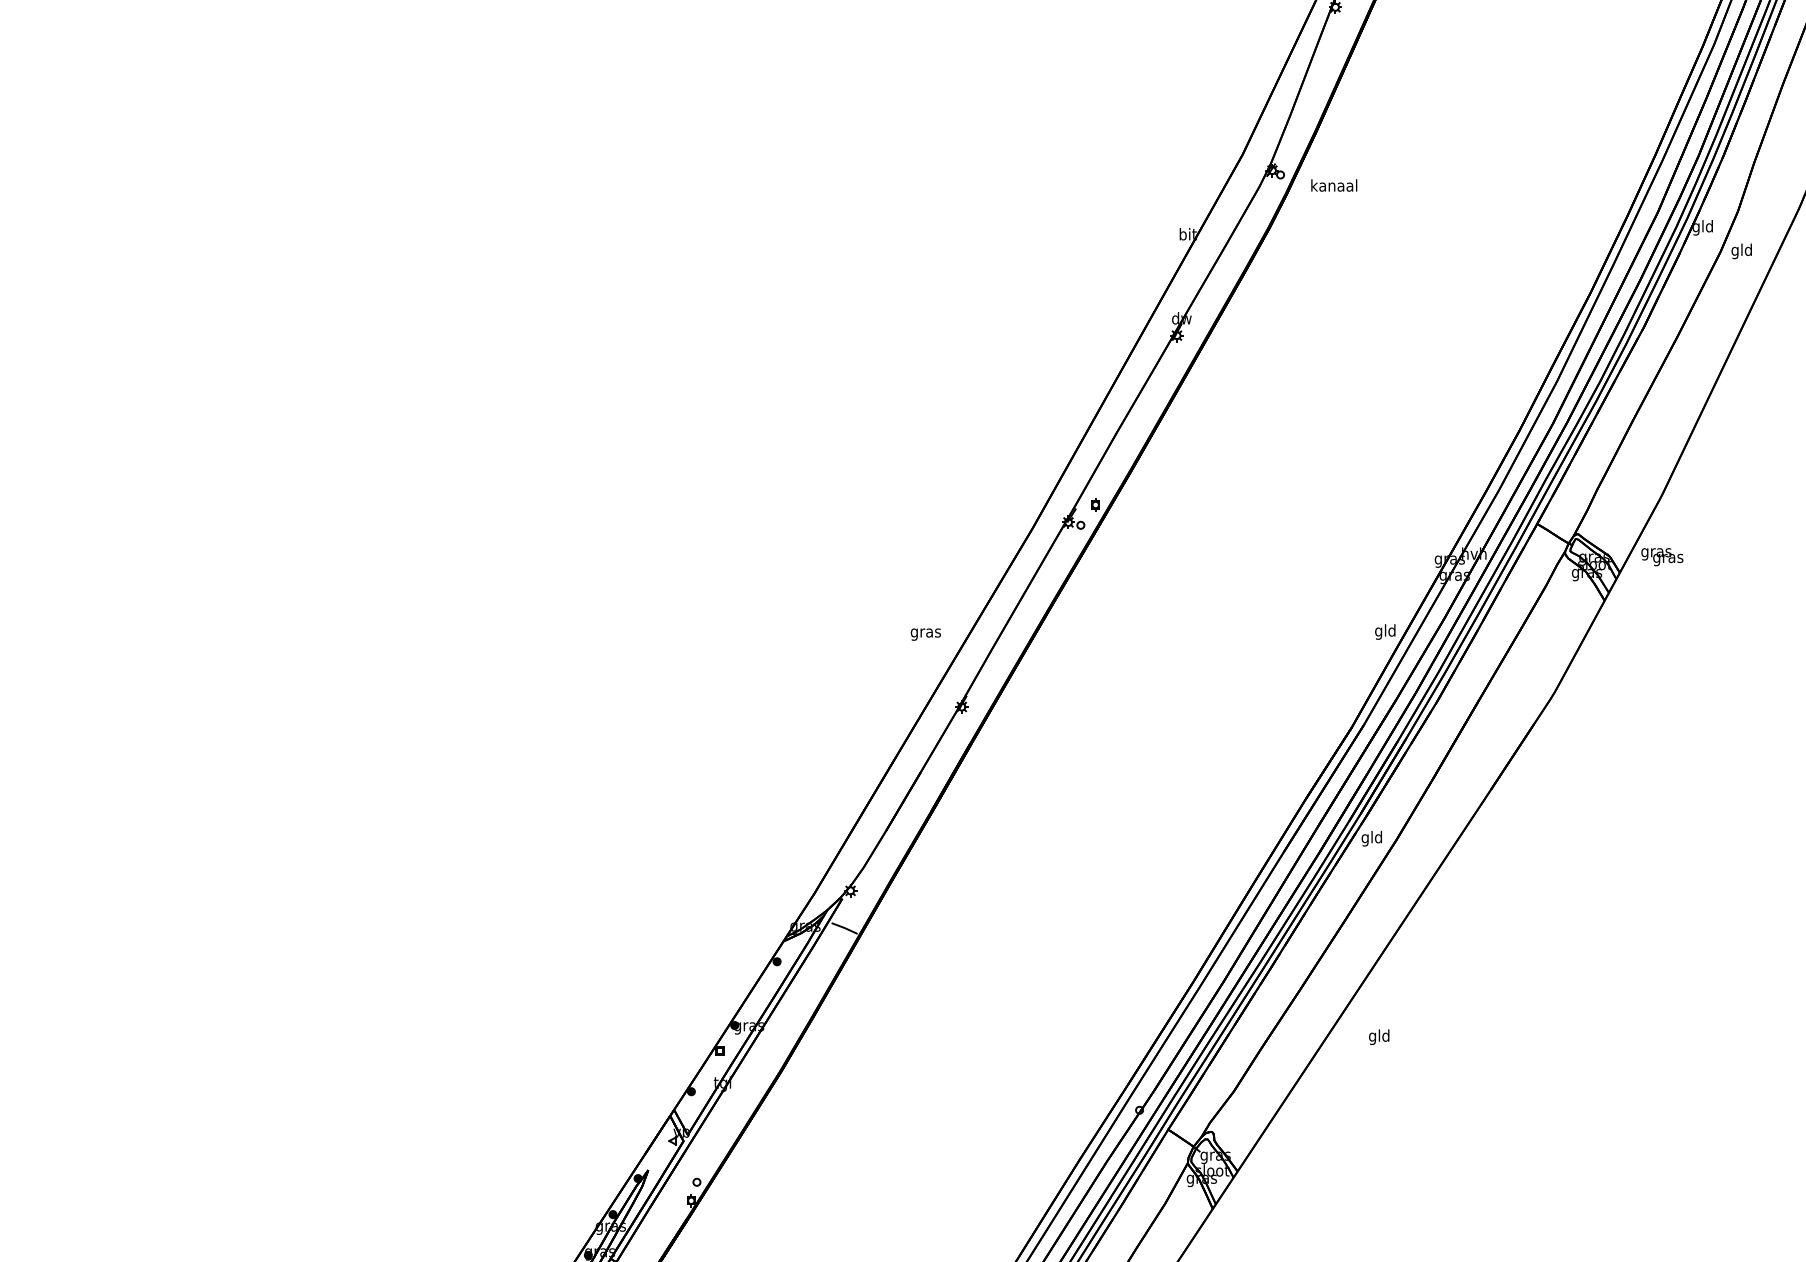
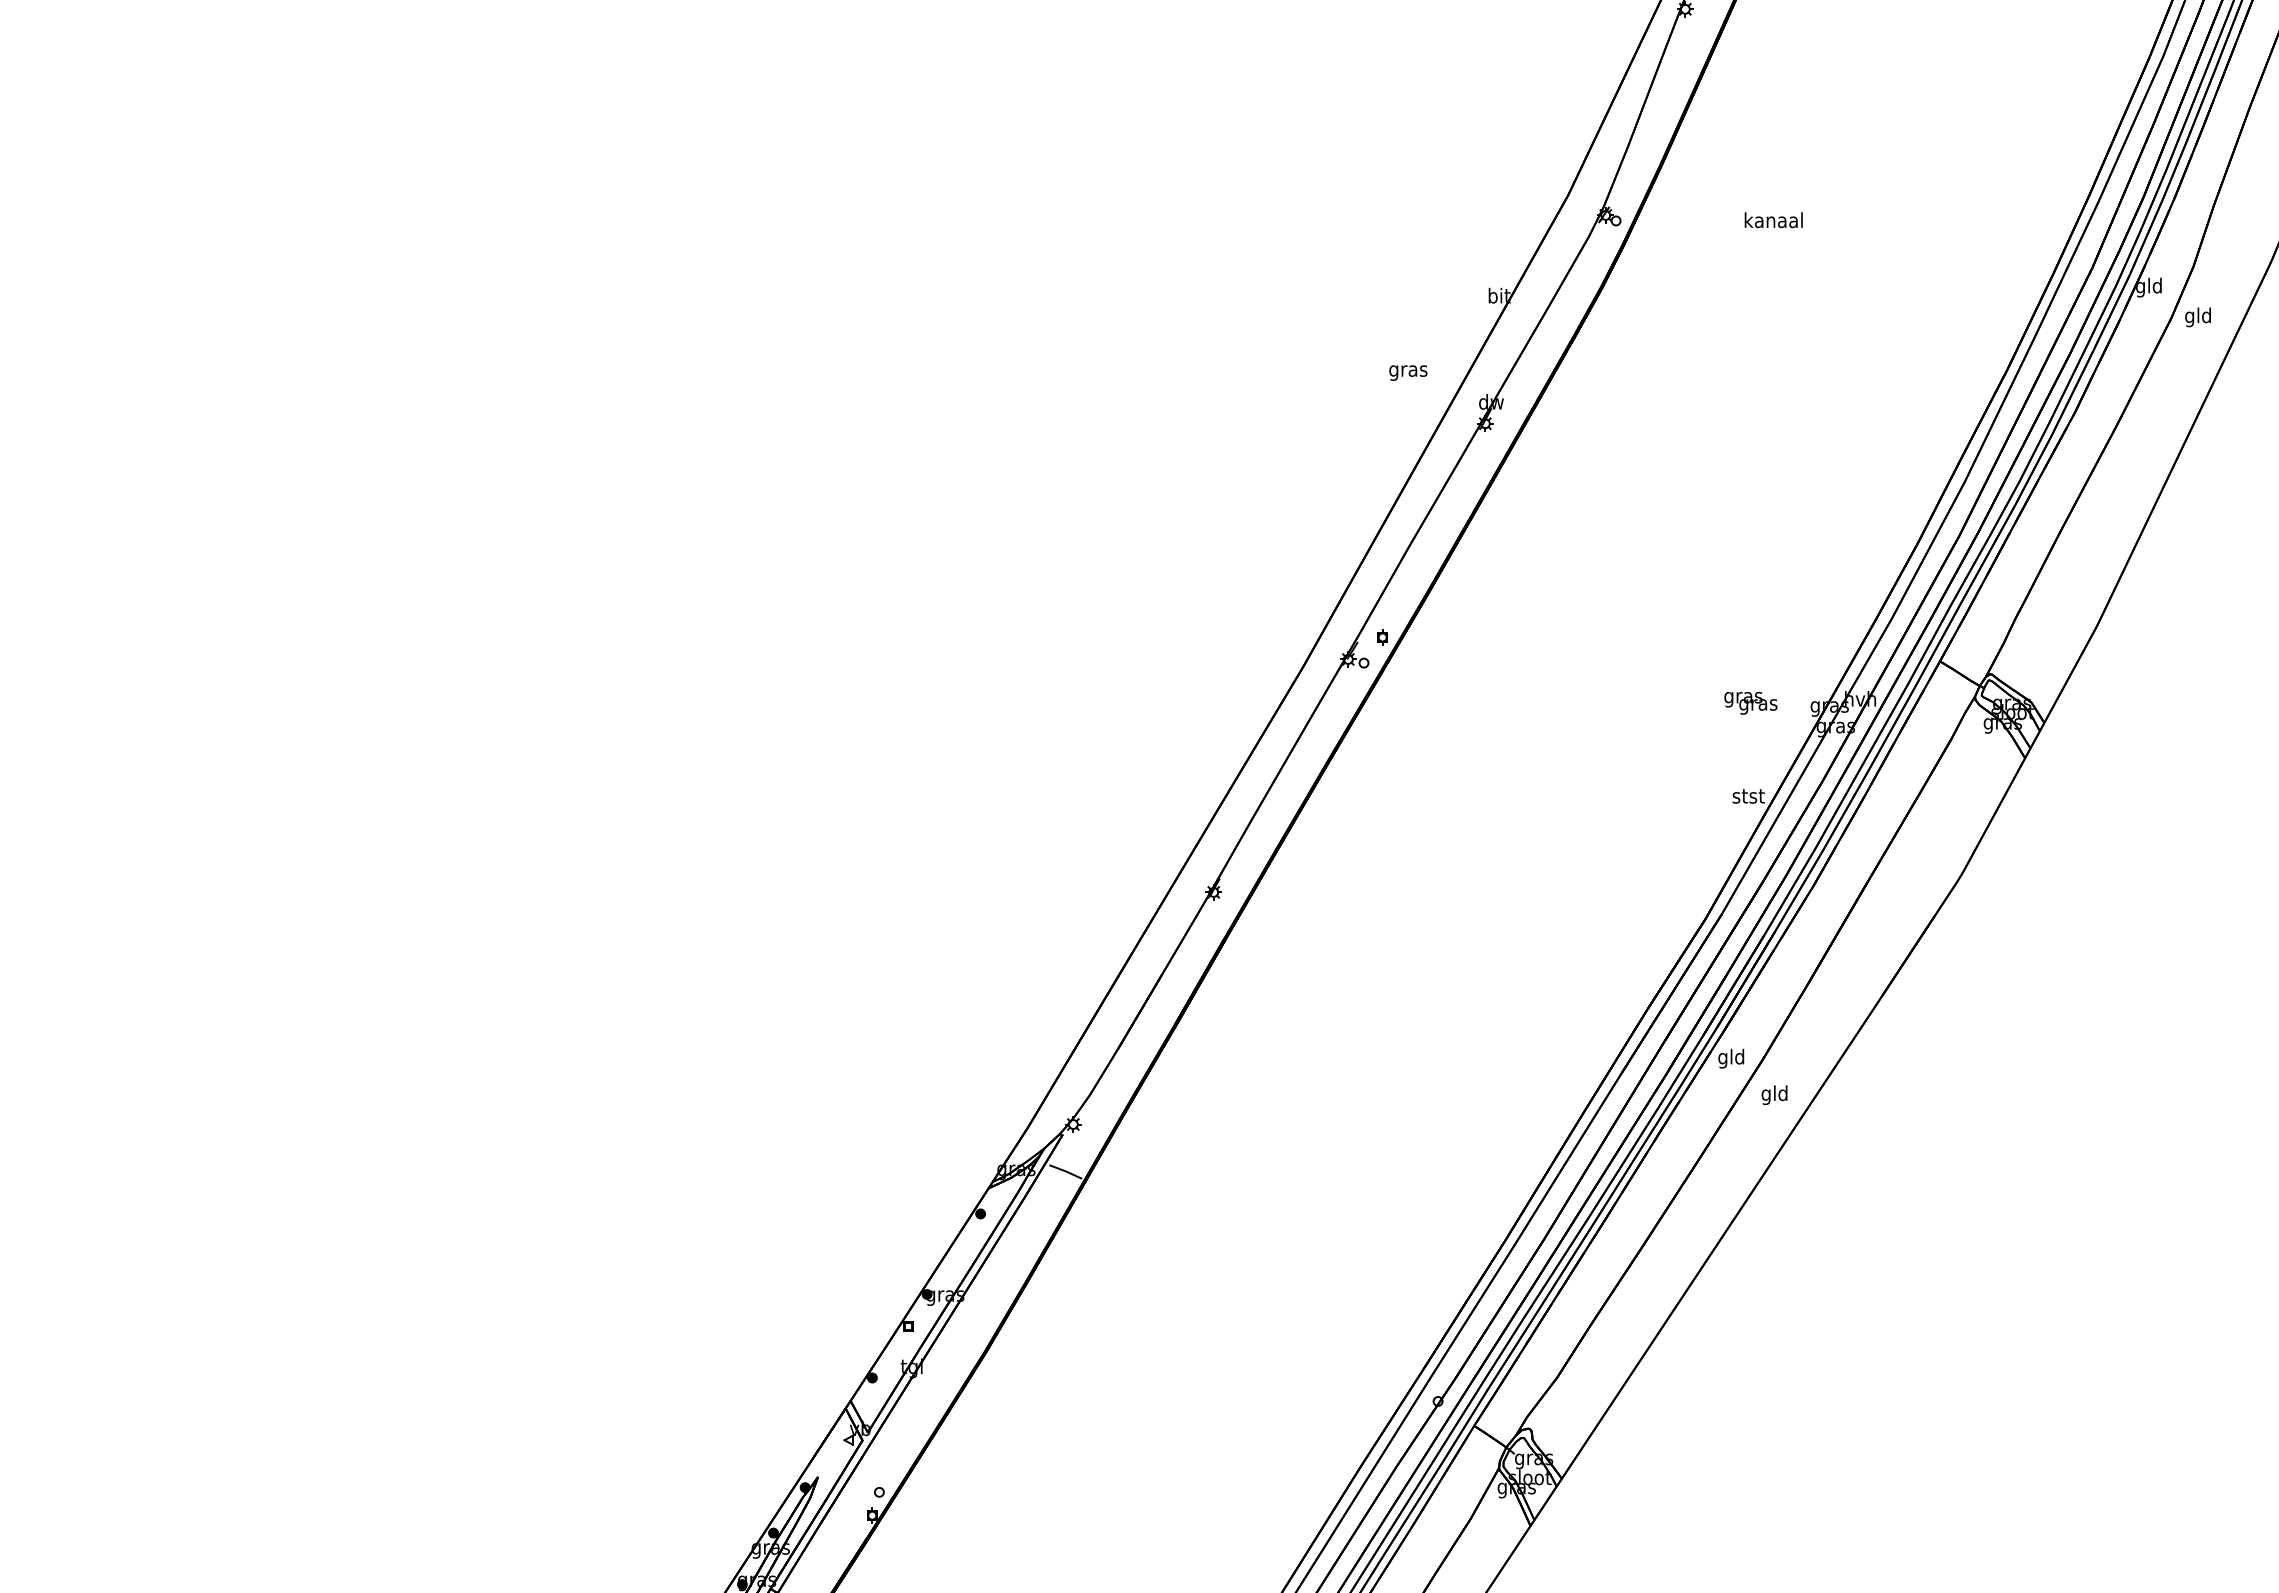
text: (1334, 185) -> (1773, 220), moved
text: (1662, 557) -> (1750, 703), moved
text: (1385, 631) -> (1748, 797), gld -> stst
text: (925, 634) -> (1408, 372), moved
text: (1379, 1037) -> (1774, 1095), moved

